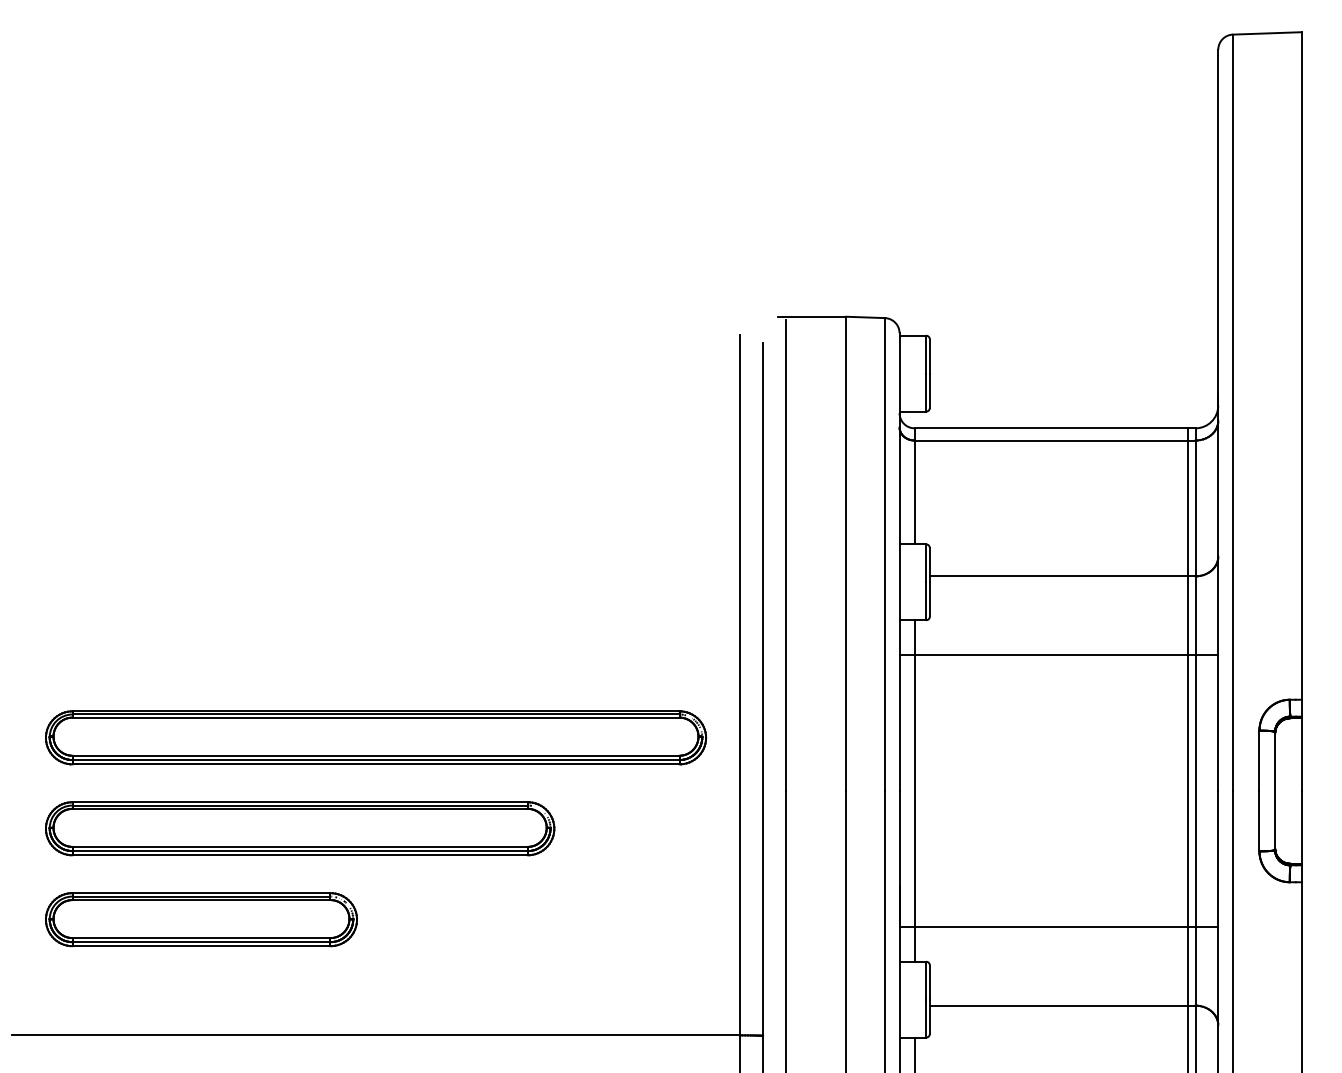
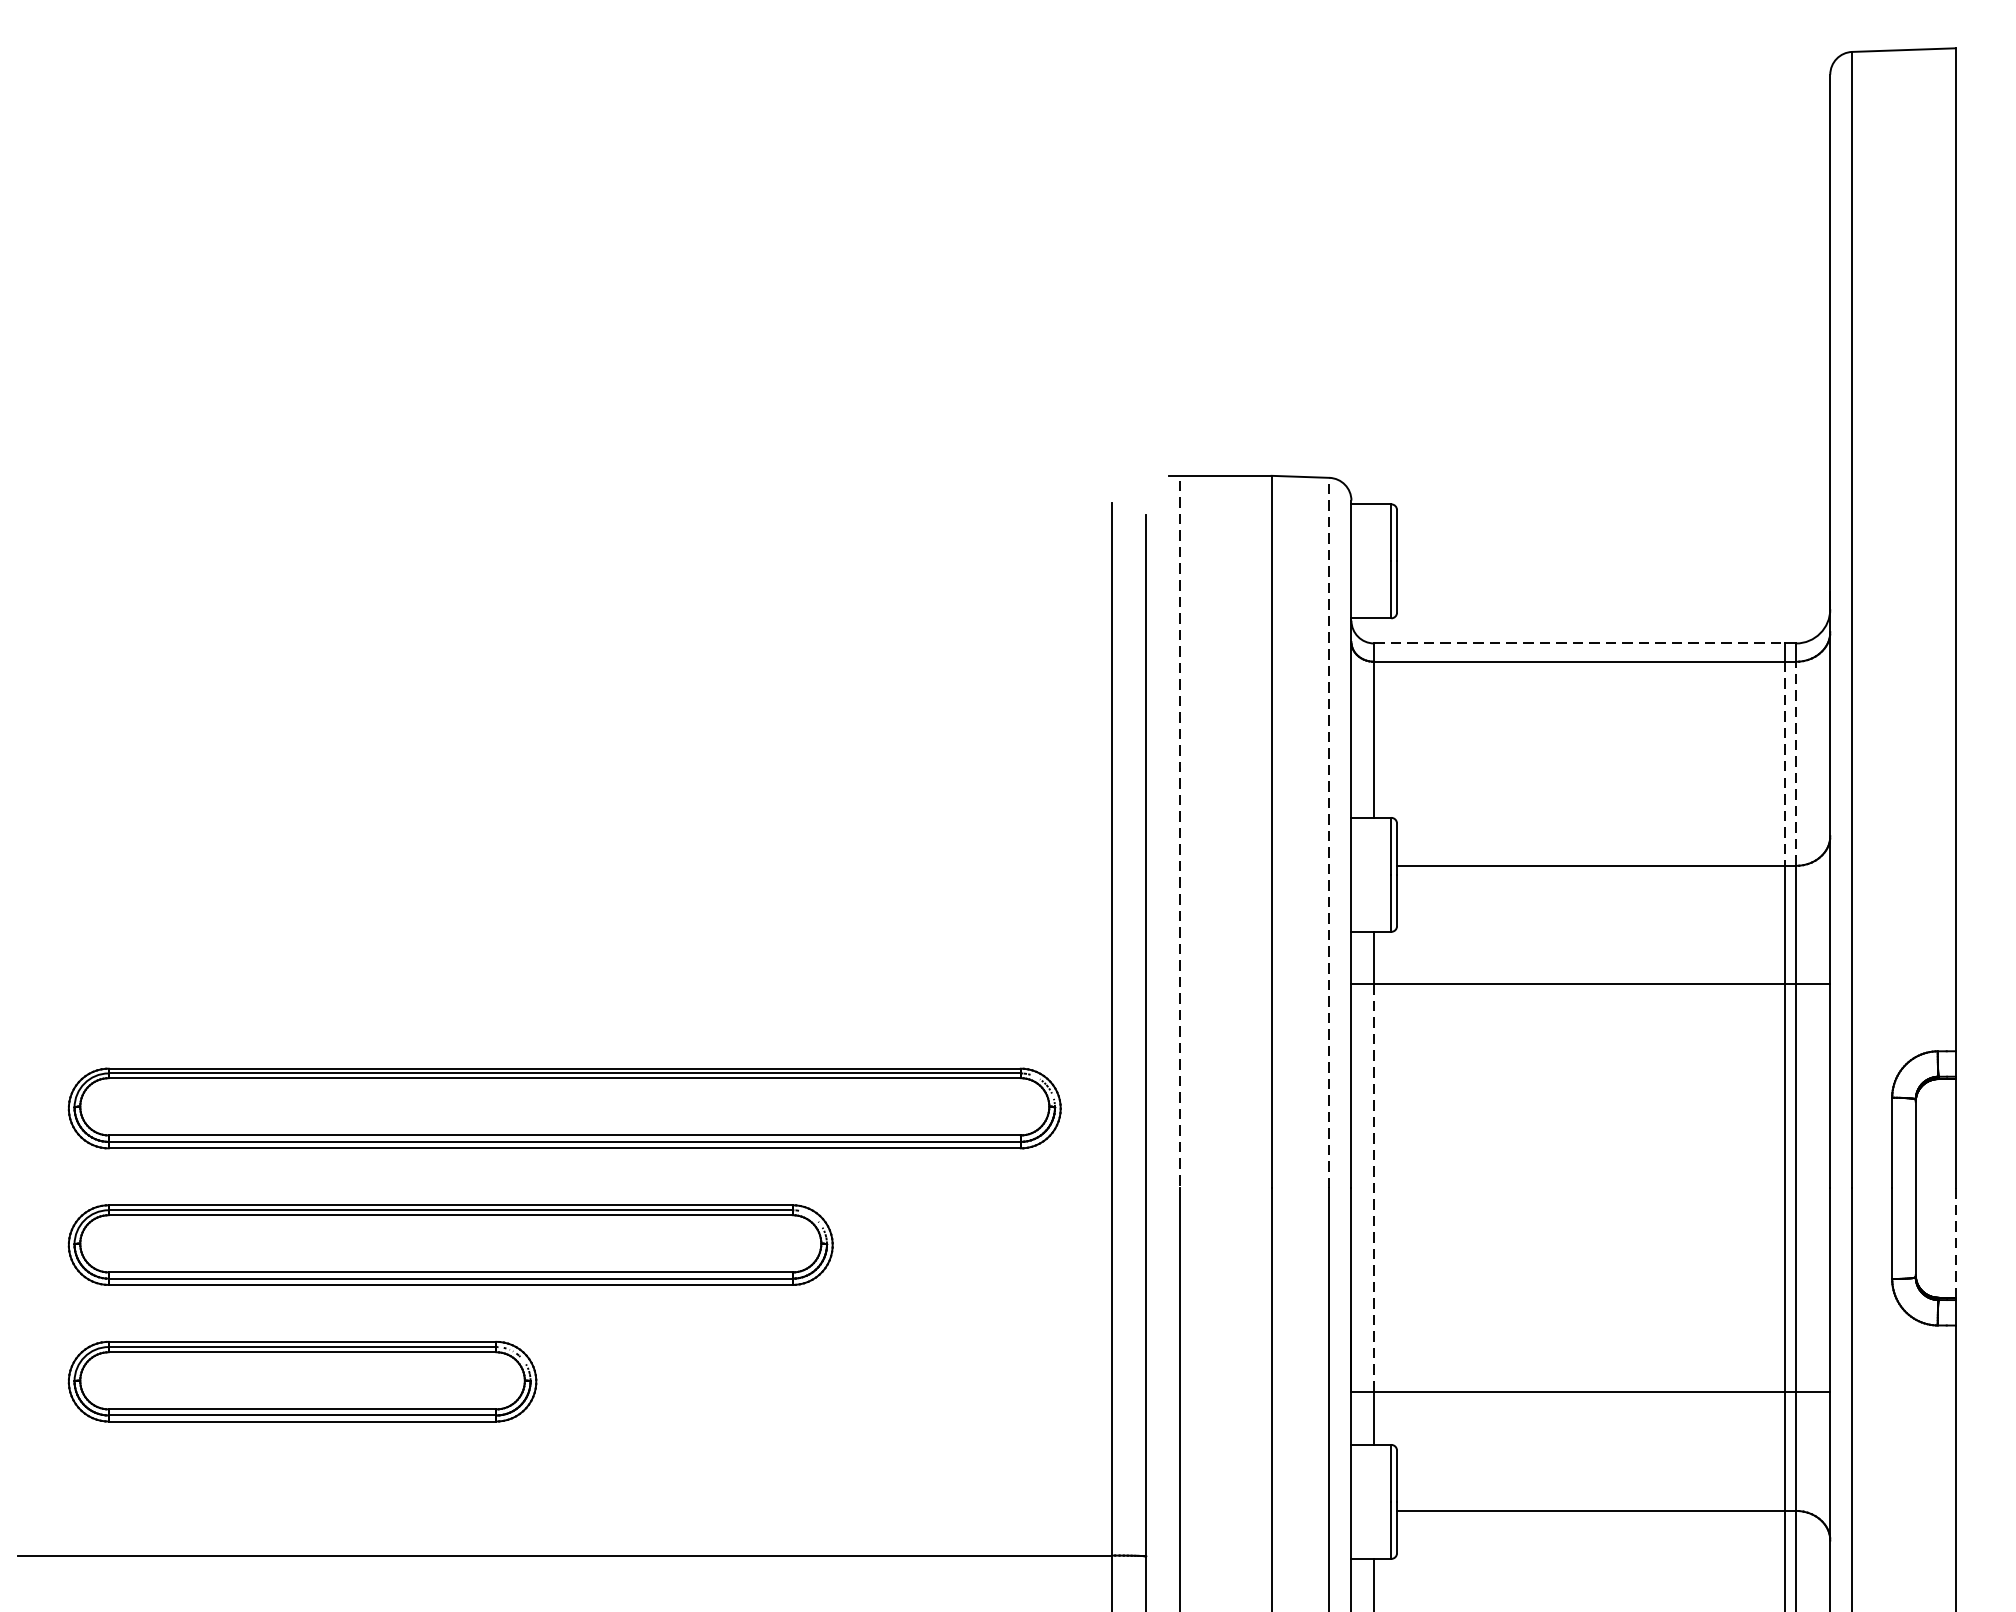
line: (1051, 428) -> (1579, 643), solid -> dashed
line: (1187, 508) -> (1784, 763), solid -> dashed
line: (1195, 508) -> (1796, 763), solid -> dashed
line: (884, 554) -> (1328, 833), solid -> dashed
line: (785, 556) -> (1180, 836), solid -> dashed
line: (914, 791) -> (1373, 1189), solid -> dashed
line: (1301, 827) -> (1955, 1243), solid -> dashed

